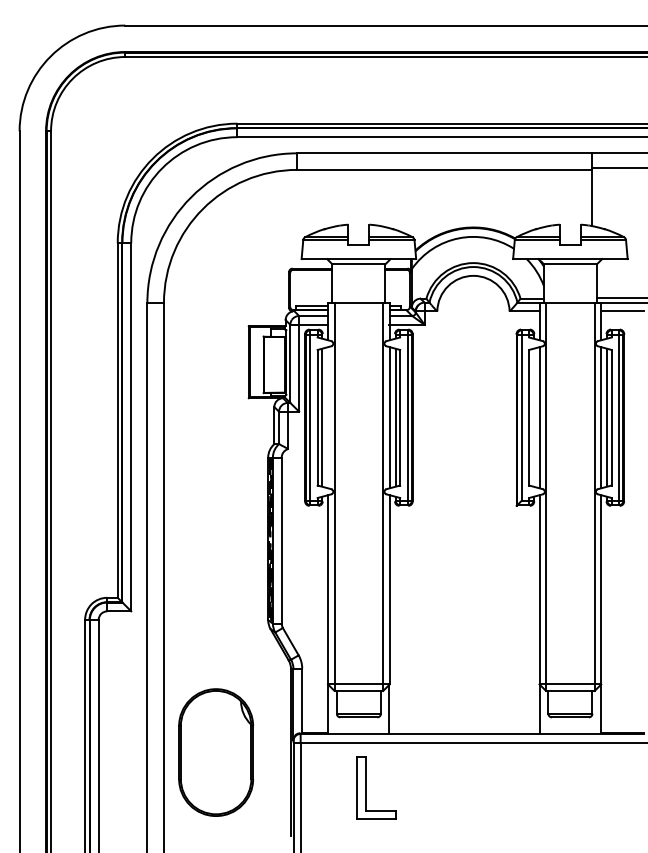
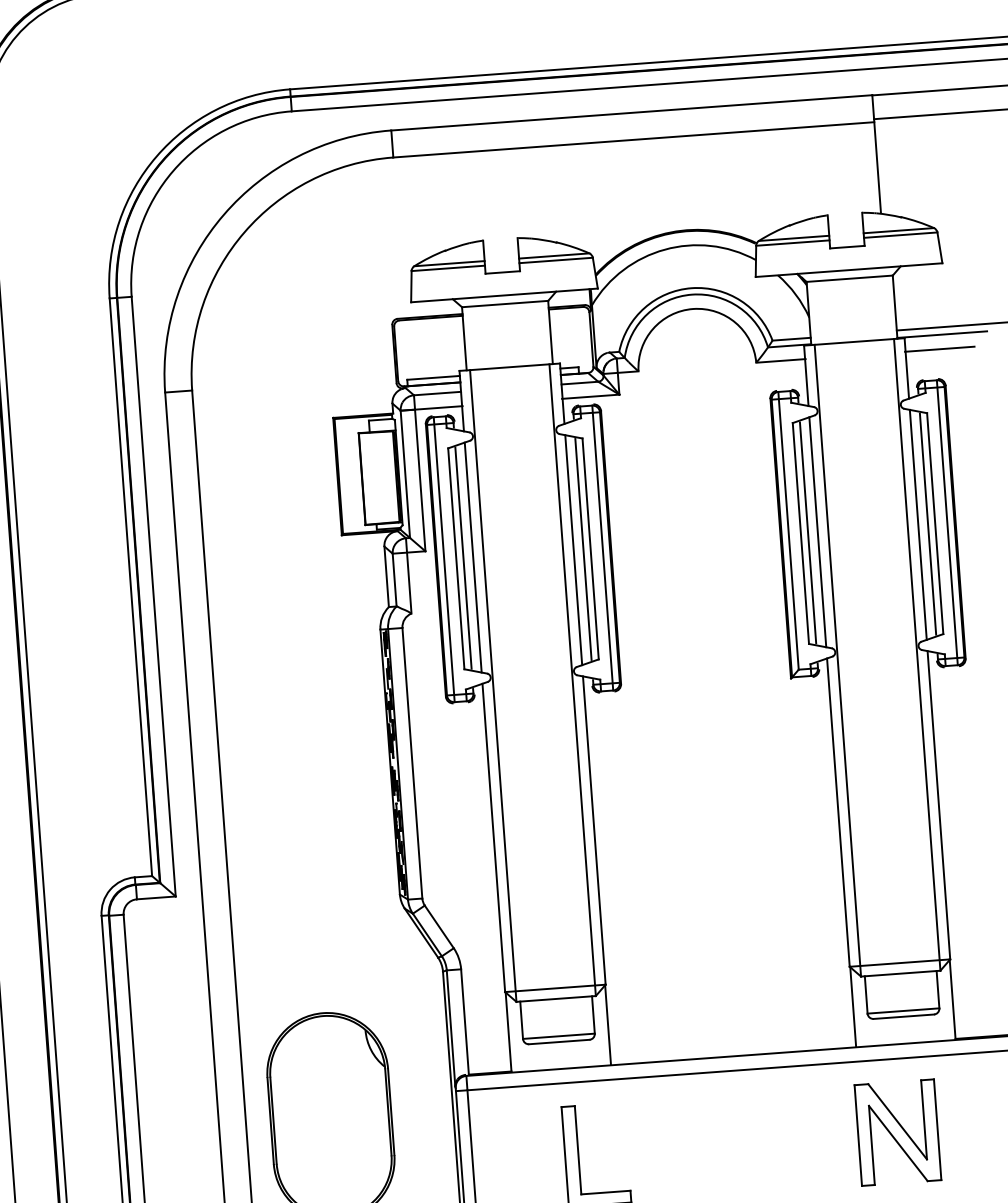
line: (328, 417) -> (473, 557), added
line: (533, 417) -> (807, 532), added
part: (561, 787) -> (897, 1132), added

